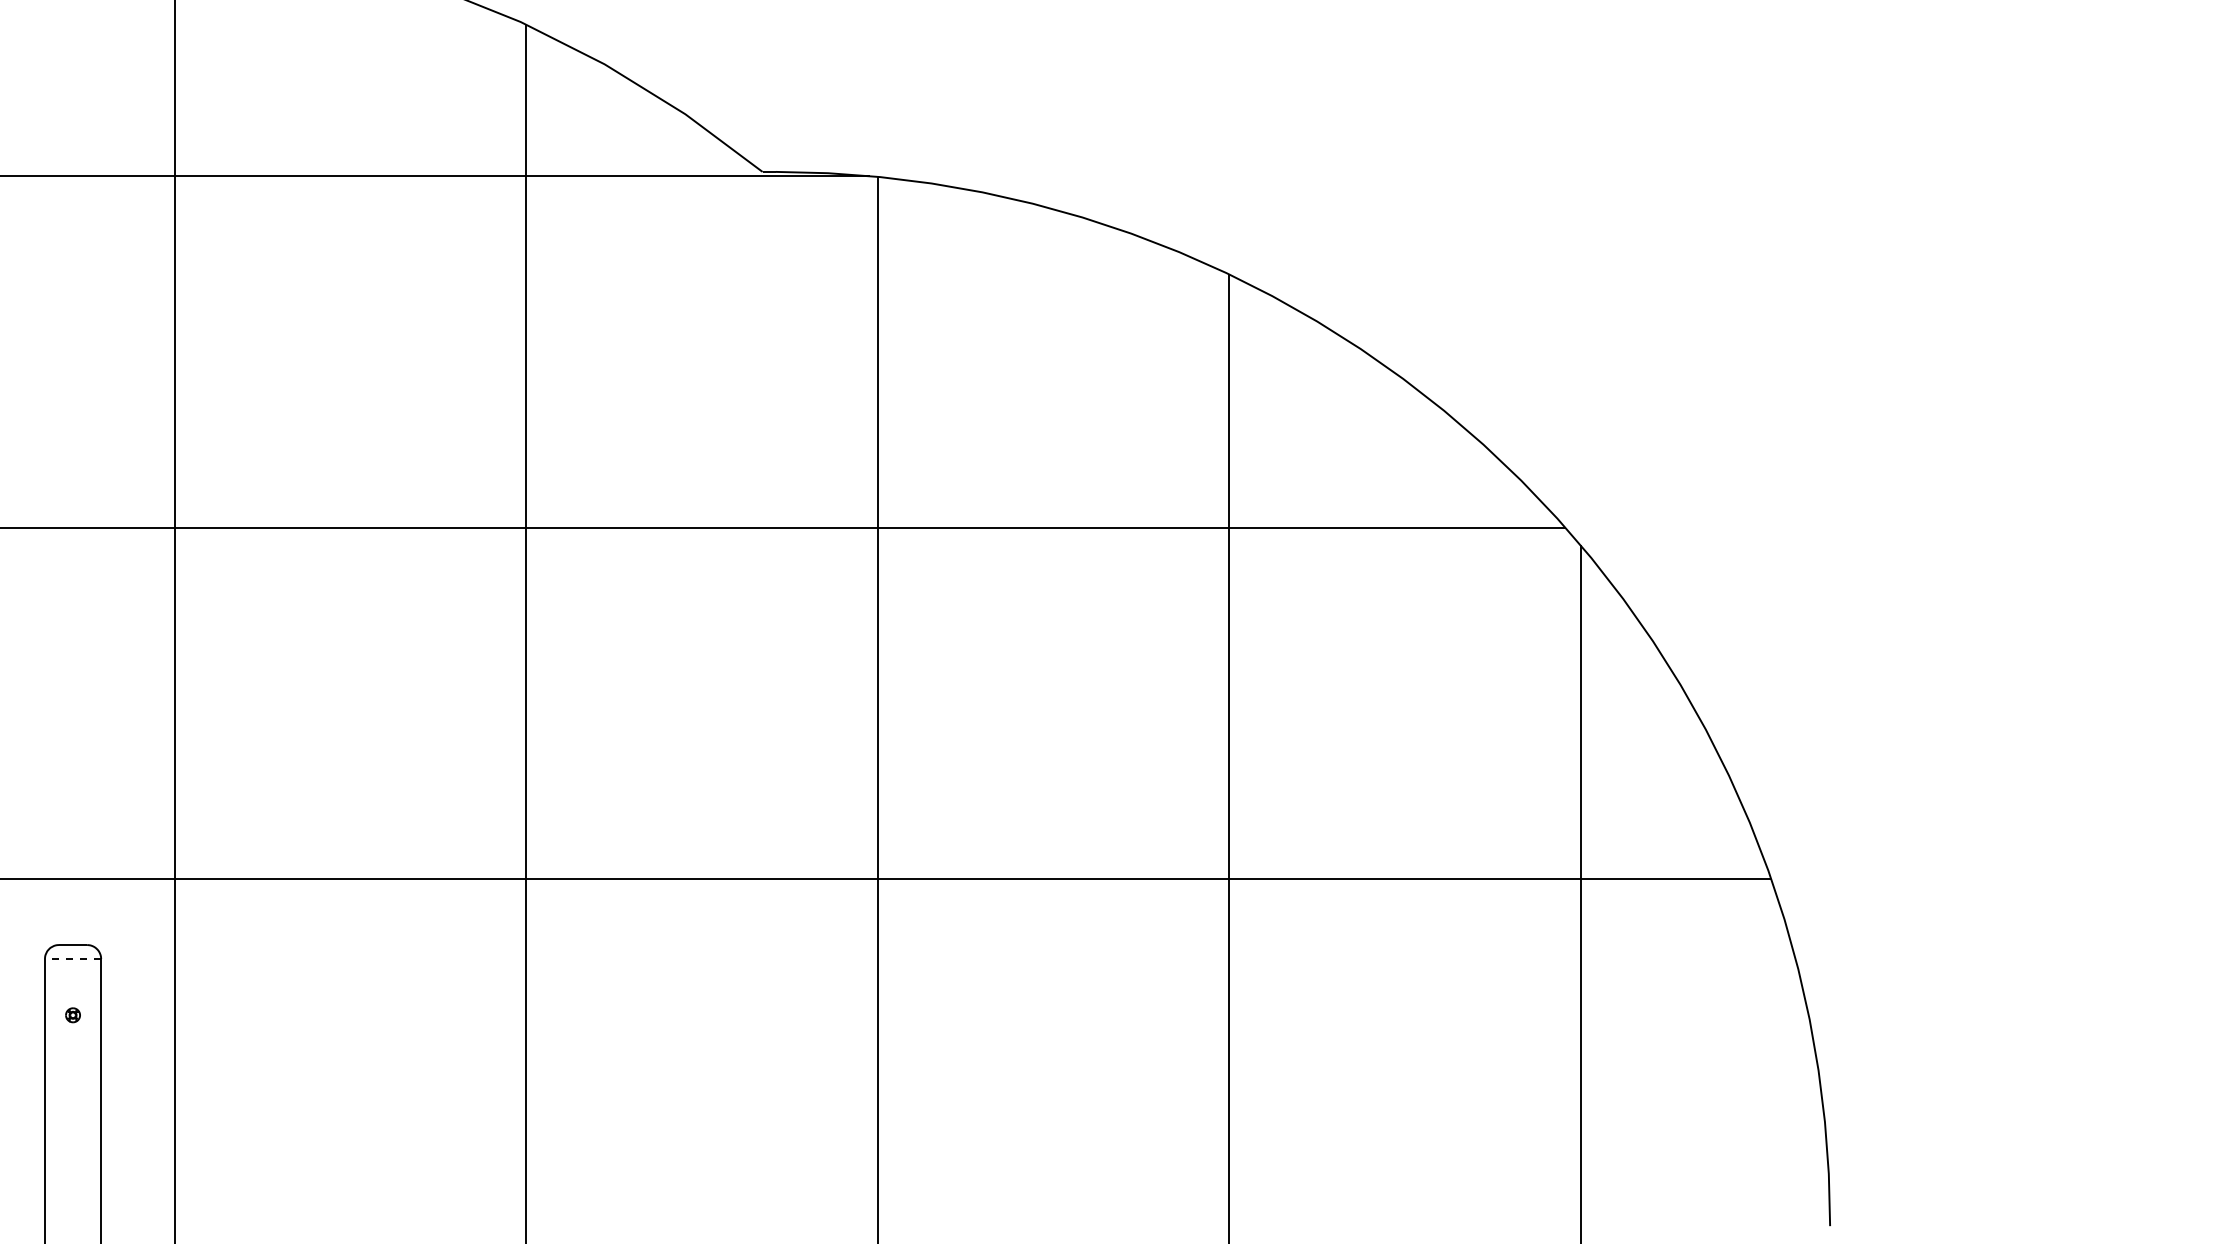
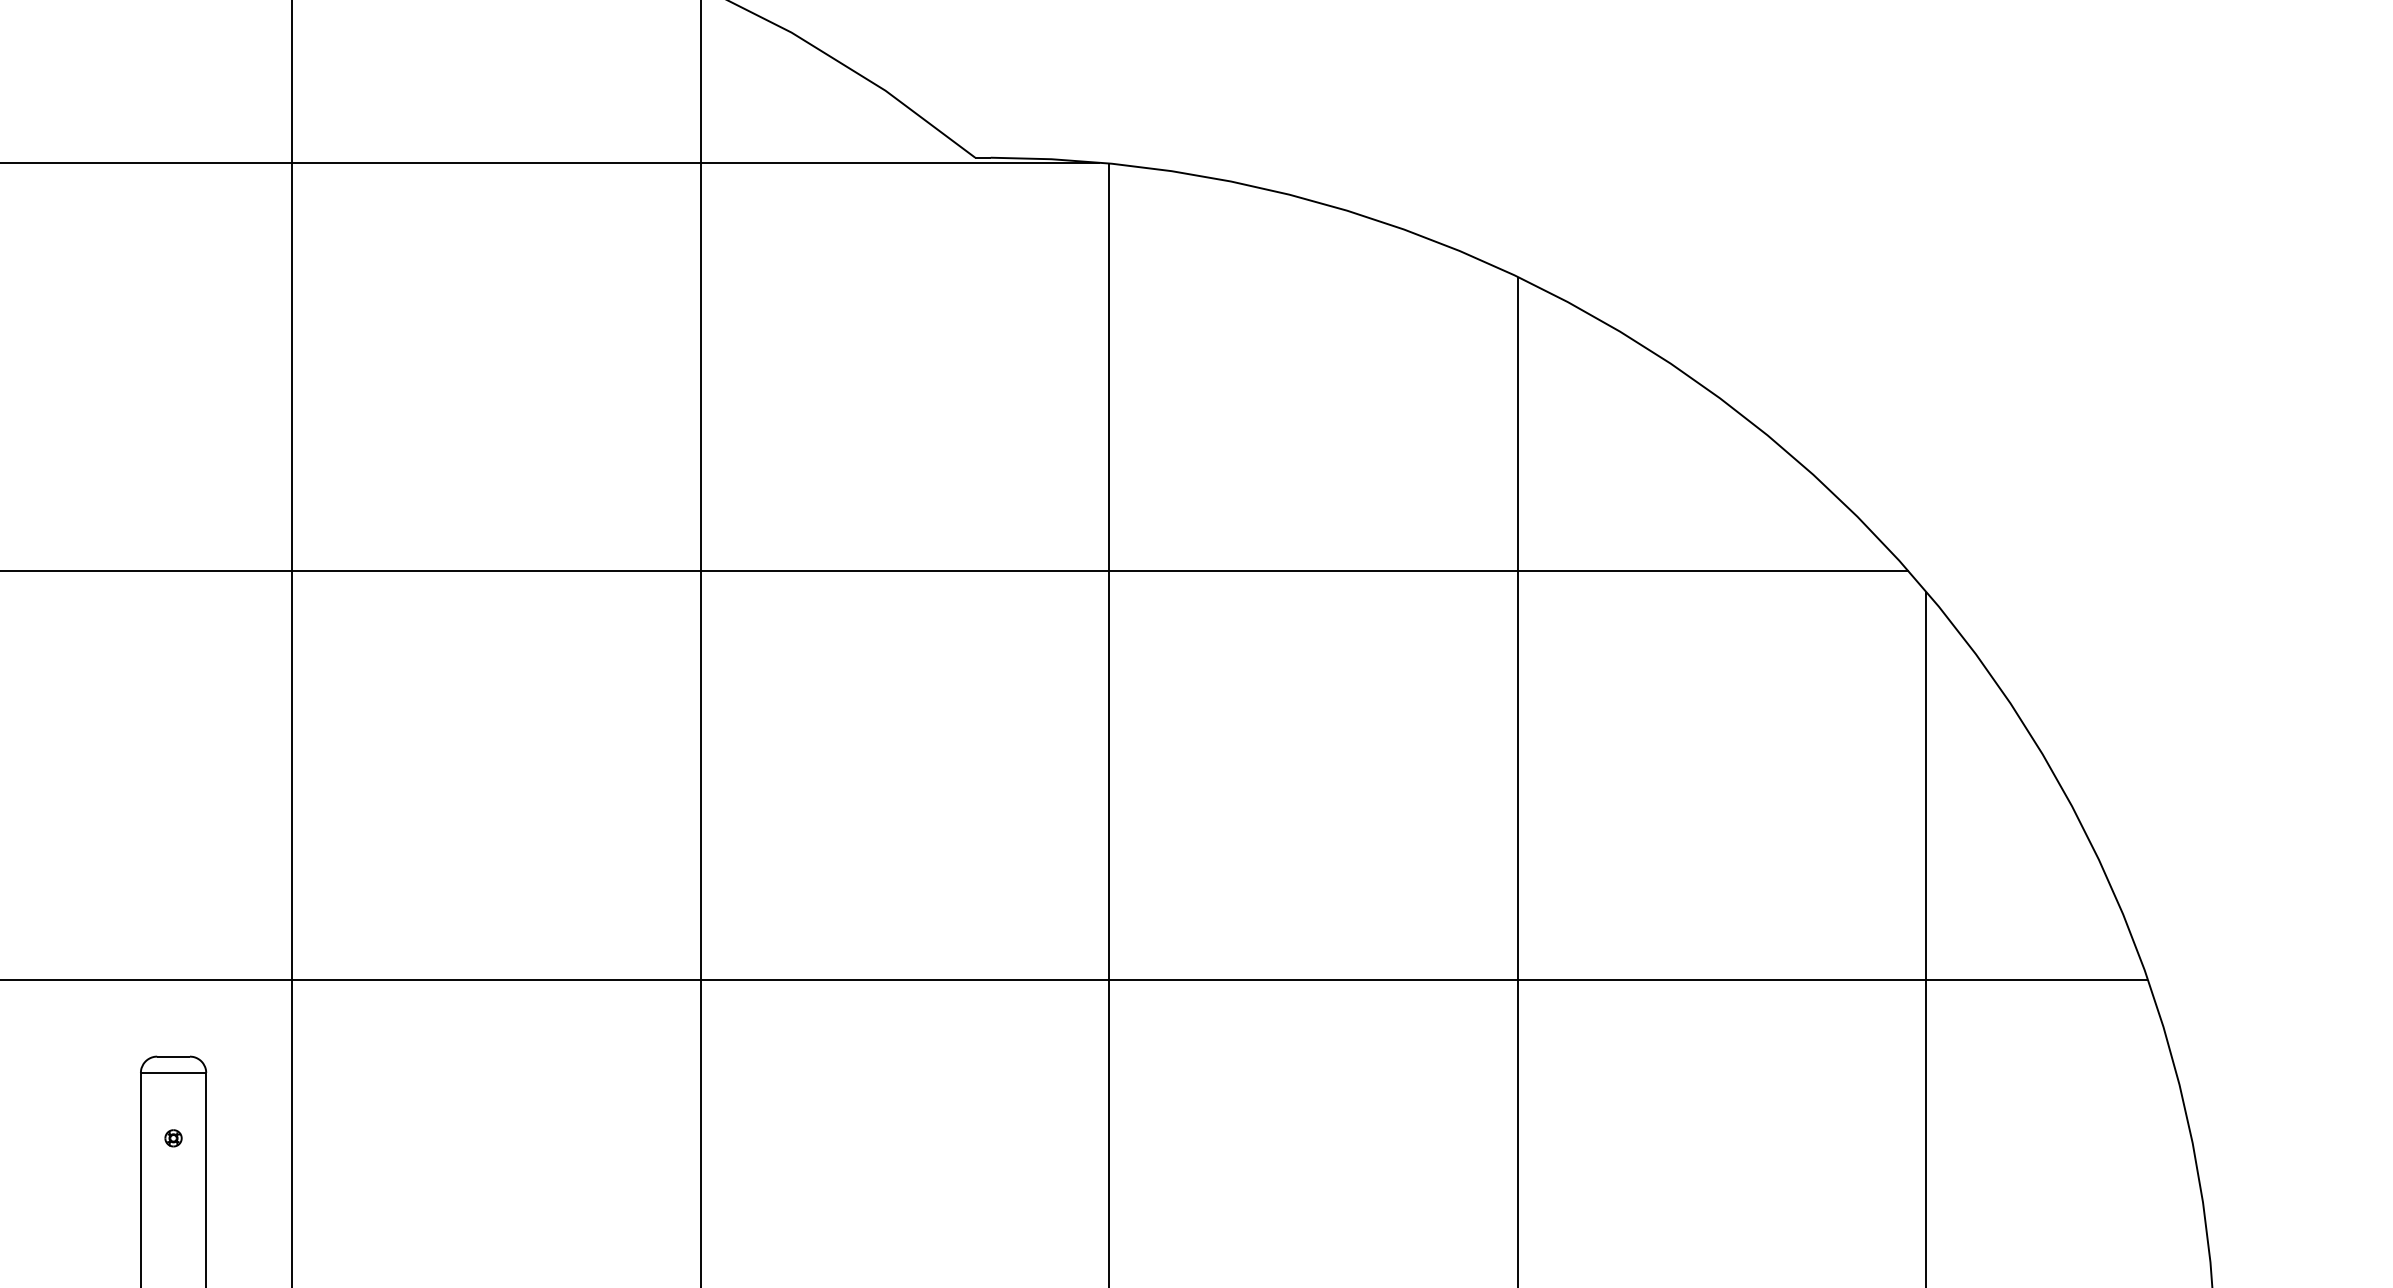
line: (72, 959) -> (172, 1073), dashed -> solid

